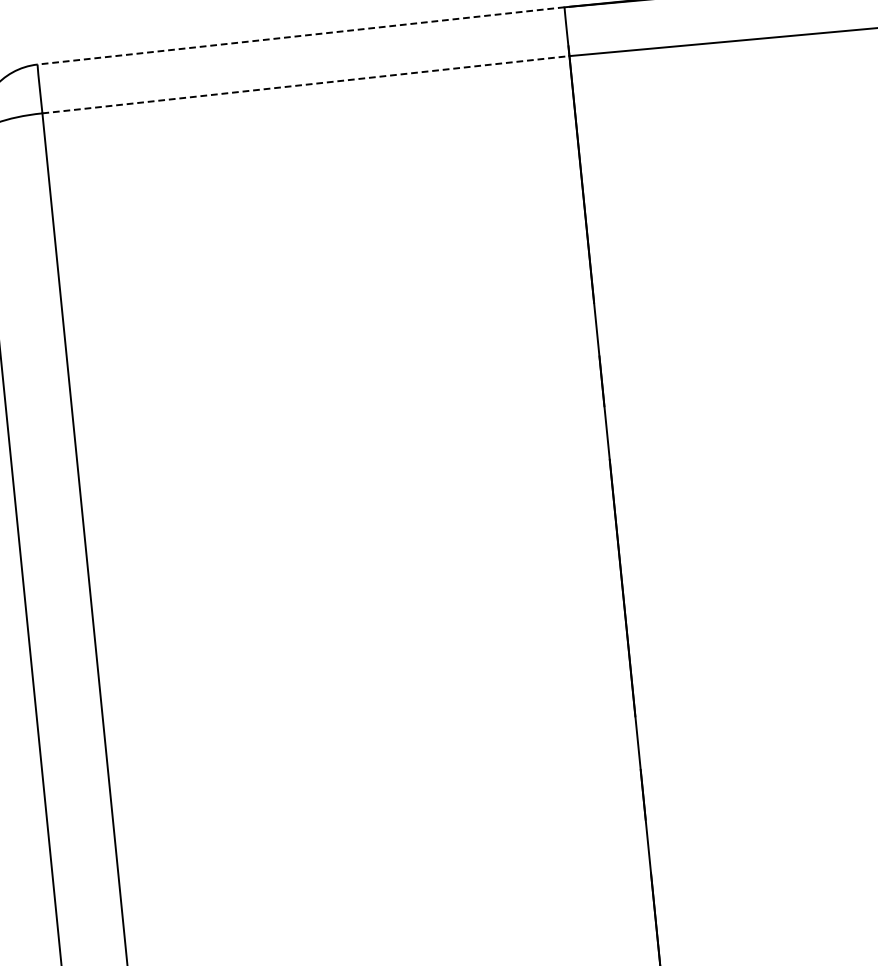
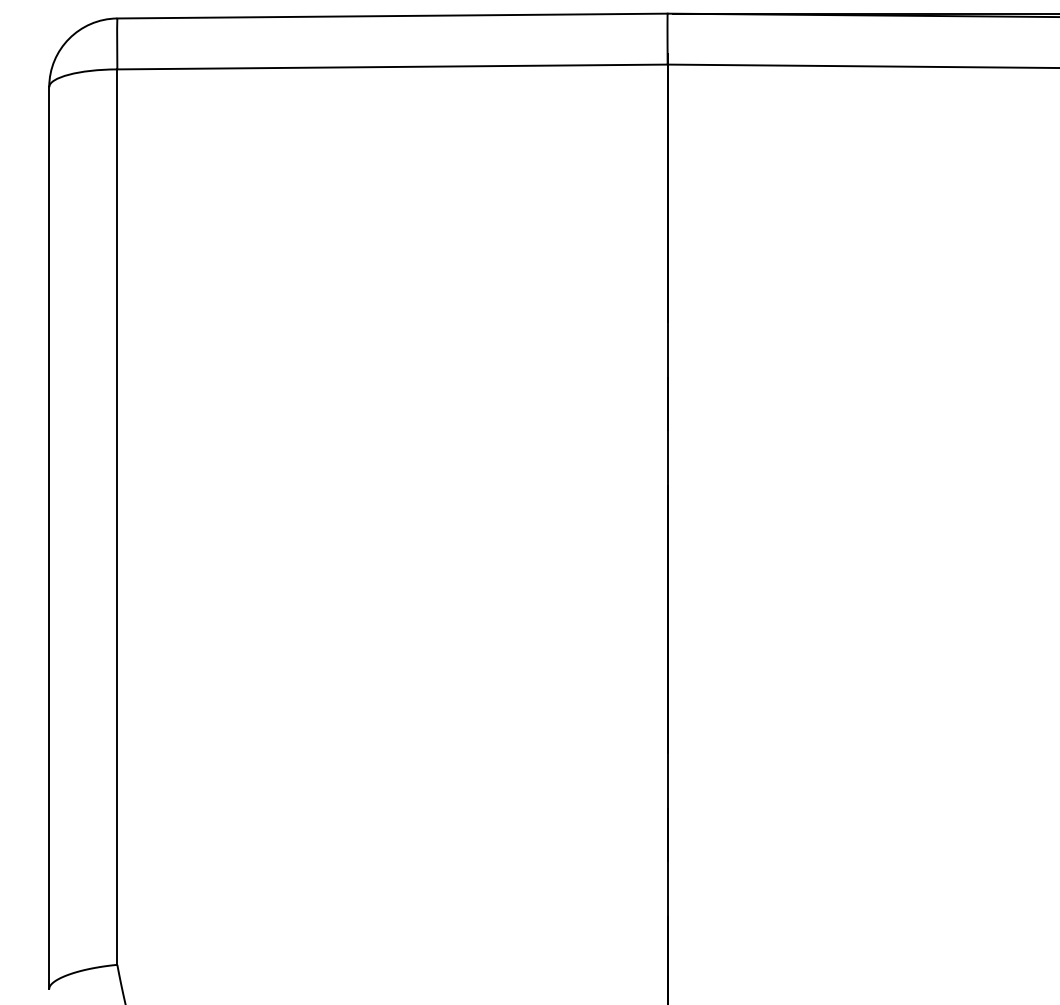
line: (301, 36) -> (392, 16), dashed -> solid
line: (306, 85) -> (393, 67), dashed -> solid

